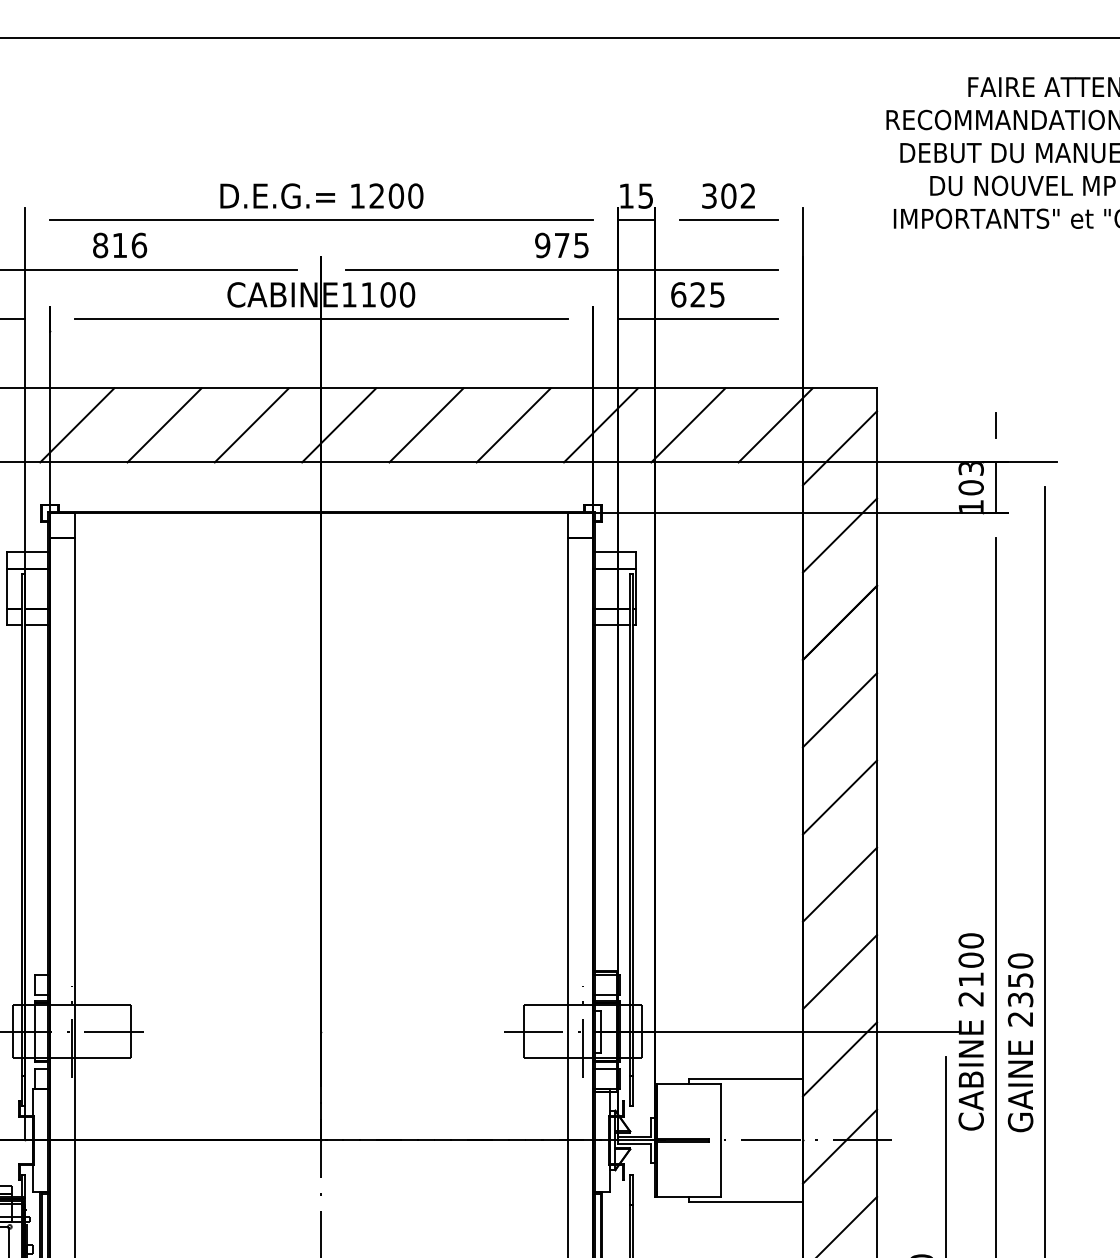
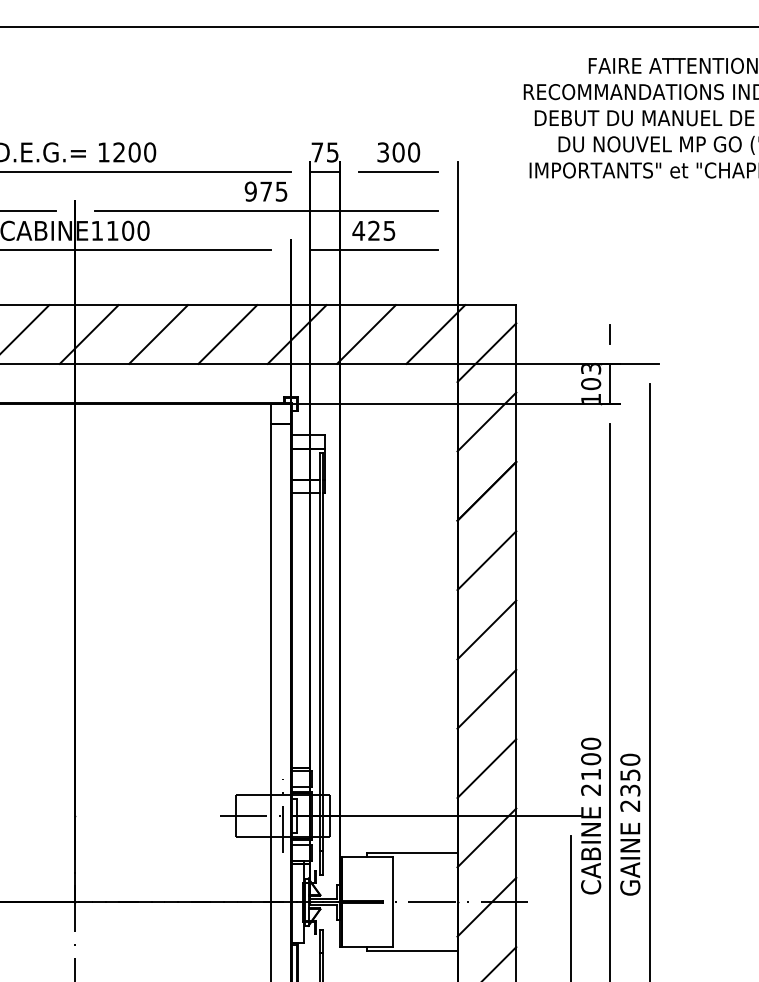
text: (626, 195) -> (317, 151), 15 -> 75
text: (747, 195) -> (413, 151), 302 -> 300
text: (678, 294) -> (358, 230), 625 -> 425

